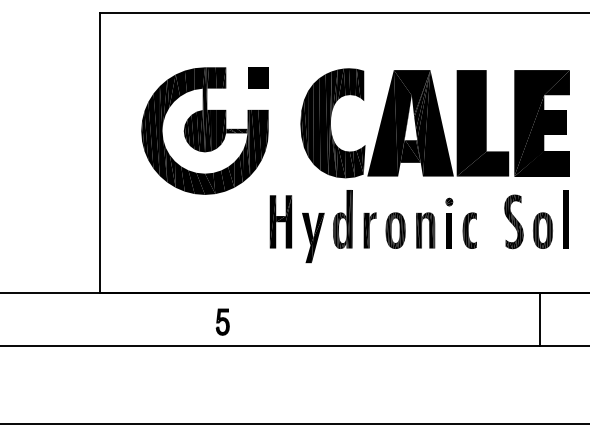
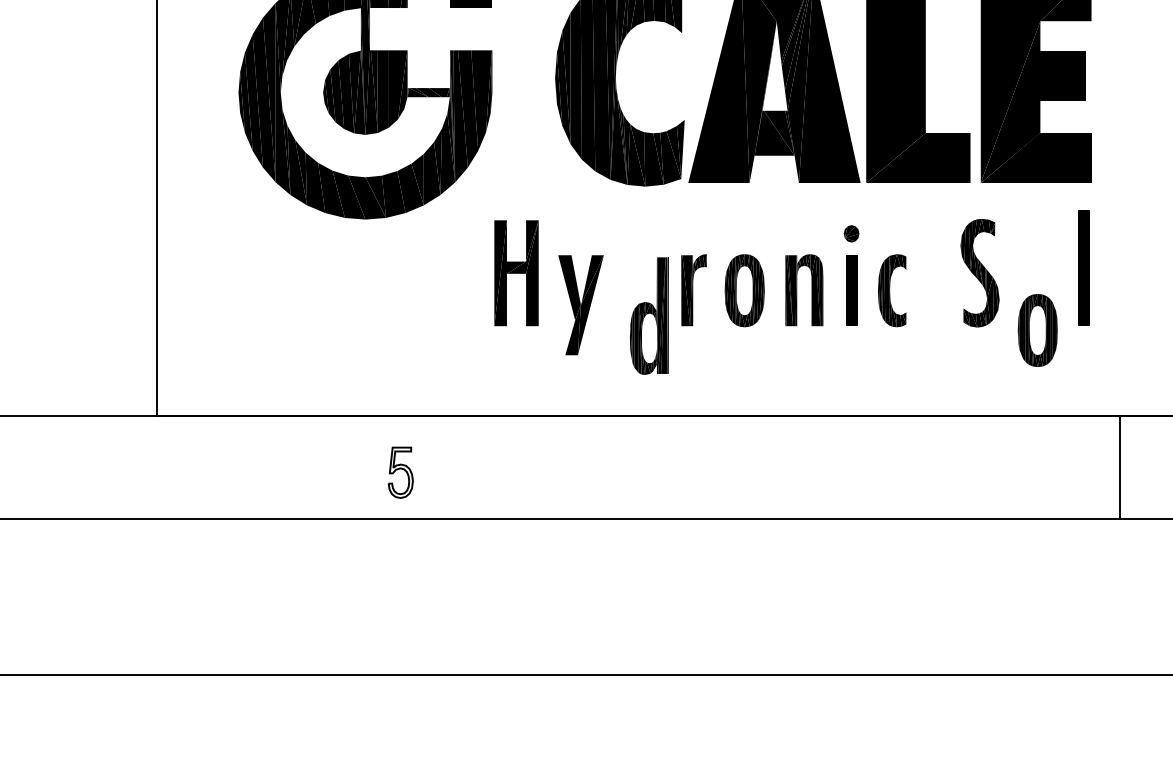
part: (342, 219) -> (648, 316), moved
part: (542, 230) -> (1036, 330), moved
line: (540, 319) -> (1120, 467), moved

